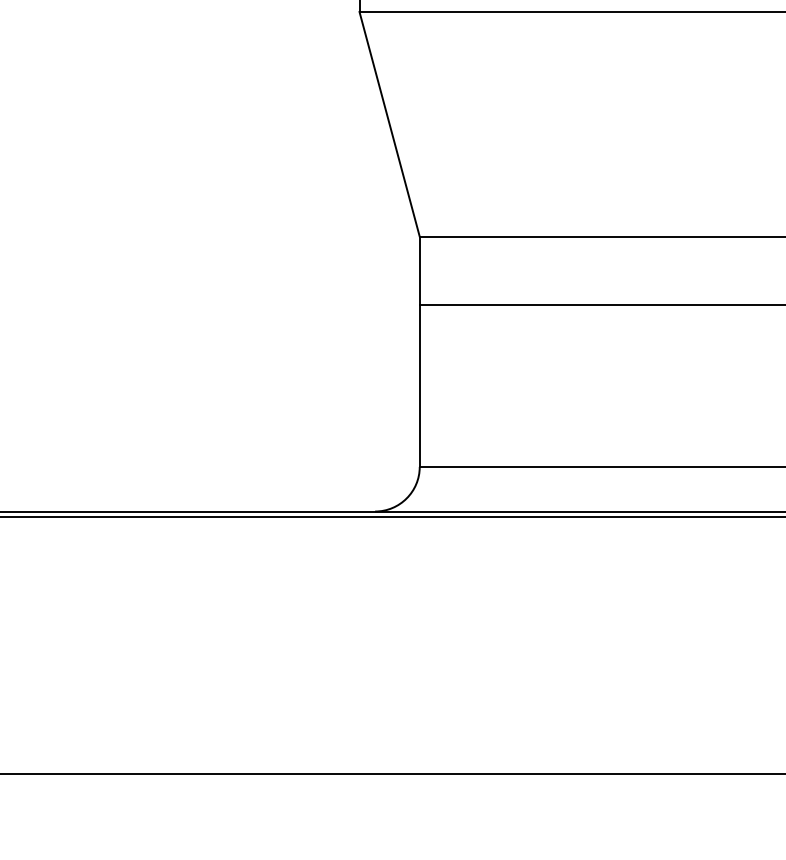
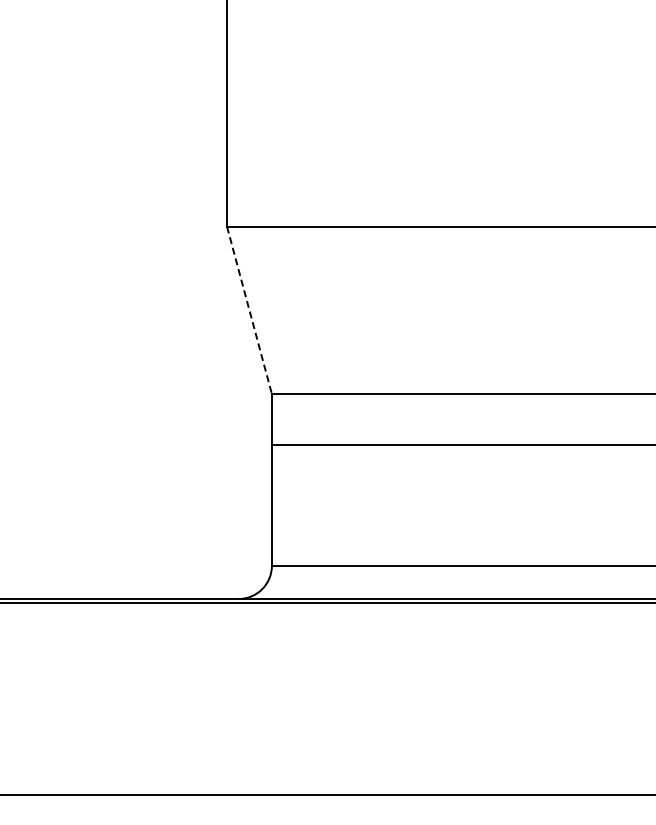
line: (389, 124) -> (249, 310), solid -> dashed

